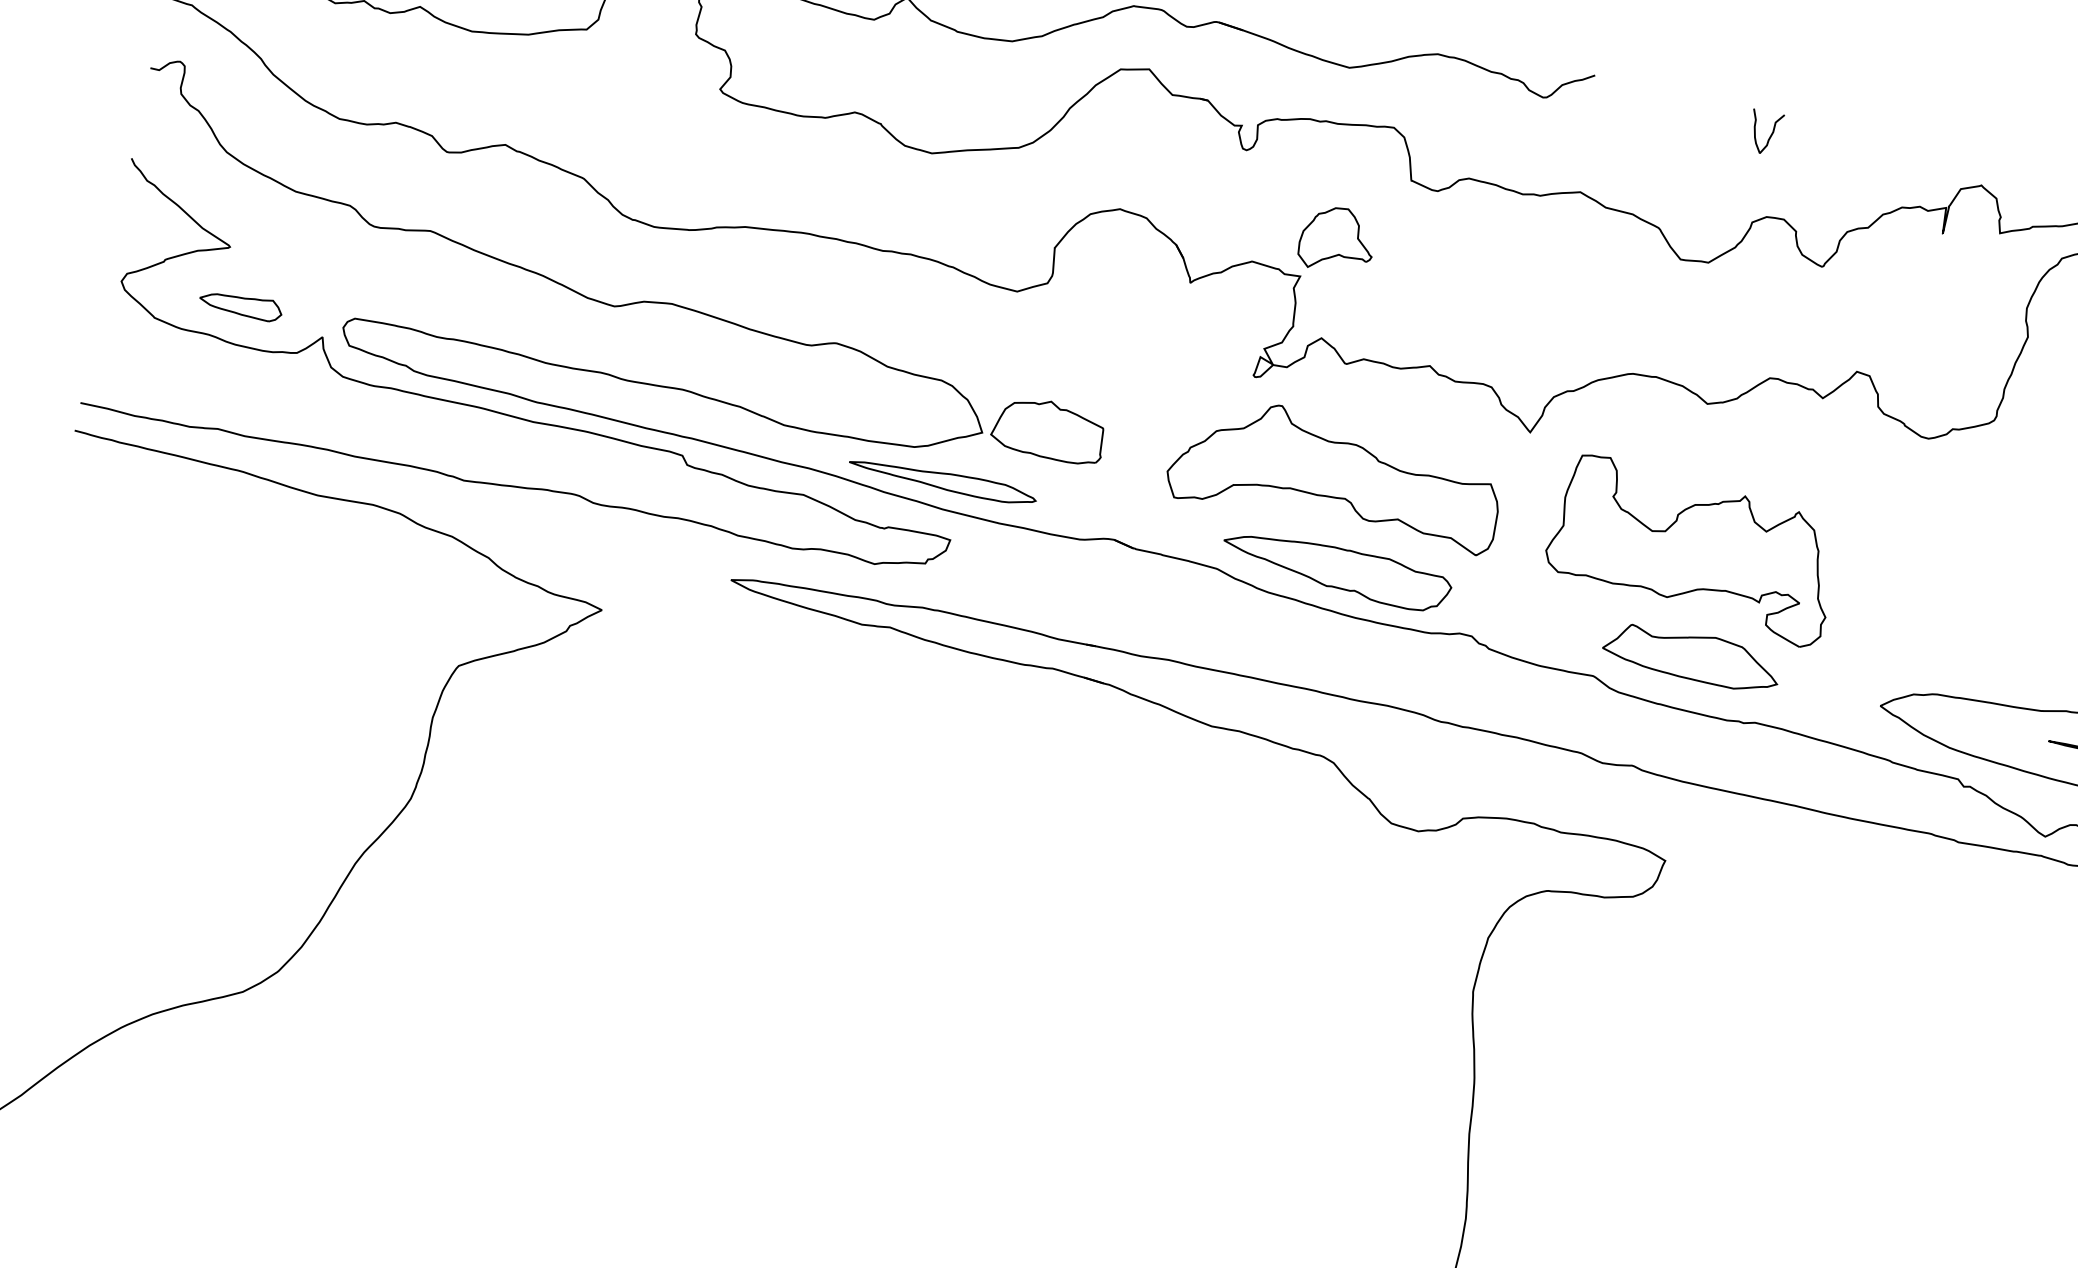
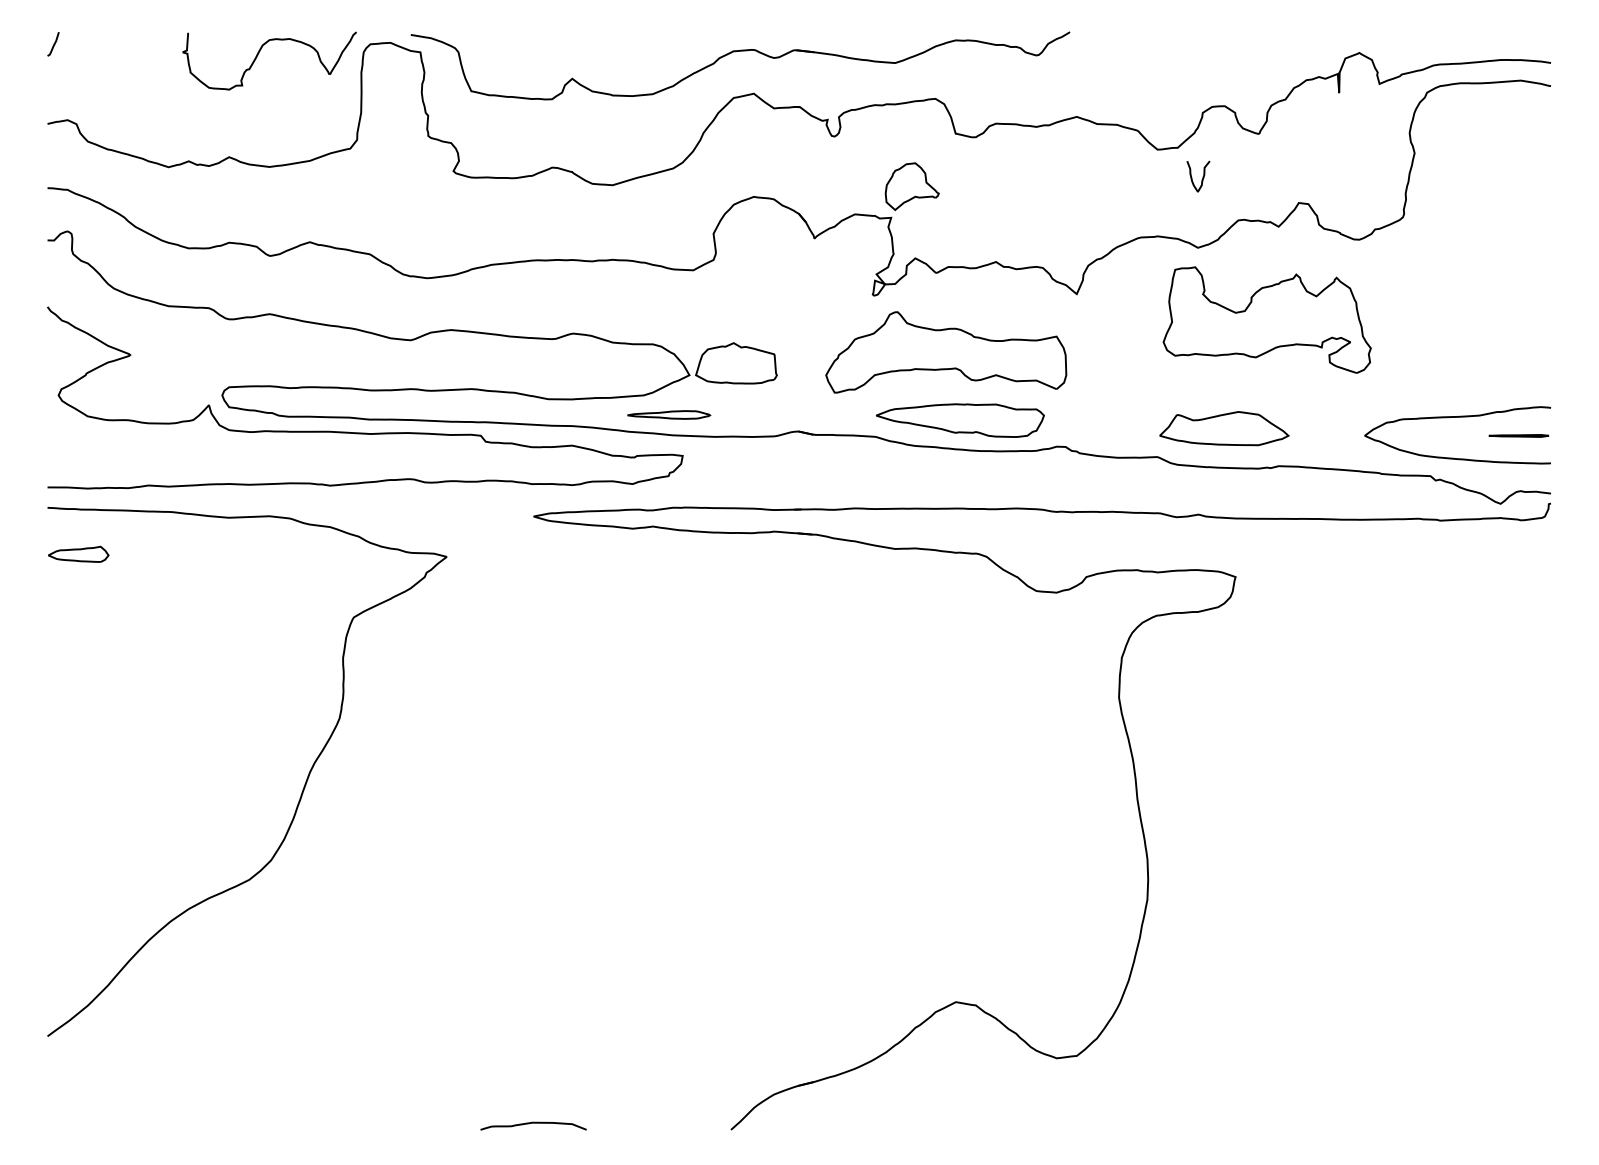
curve: (1770, 133) -> (1202, 176), moved
part: (241, 303) -> (78, 553), moved
part: (942, 479) -> (668, 414), size x0.6
part: (1692, 548) -> (1266, 319), moved

